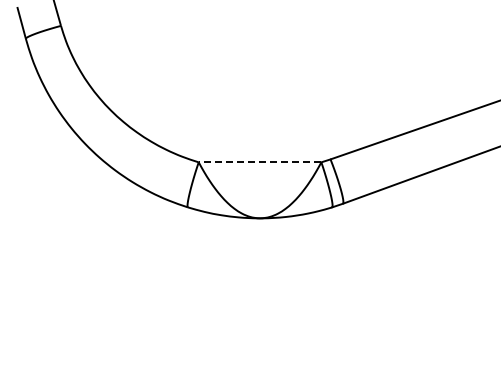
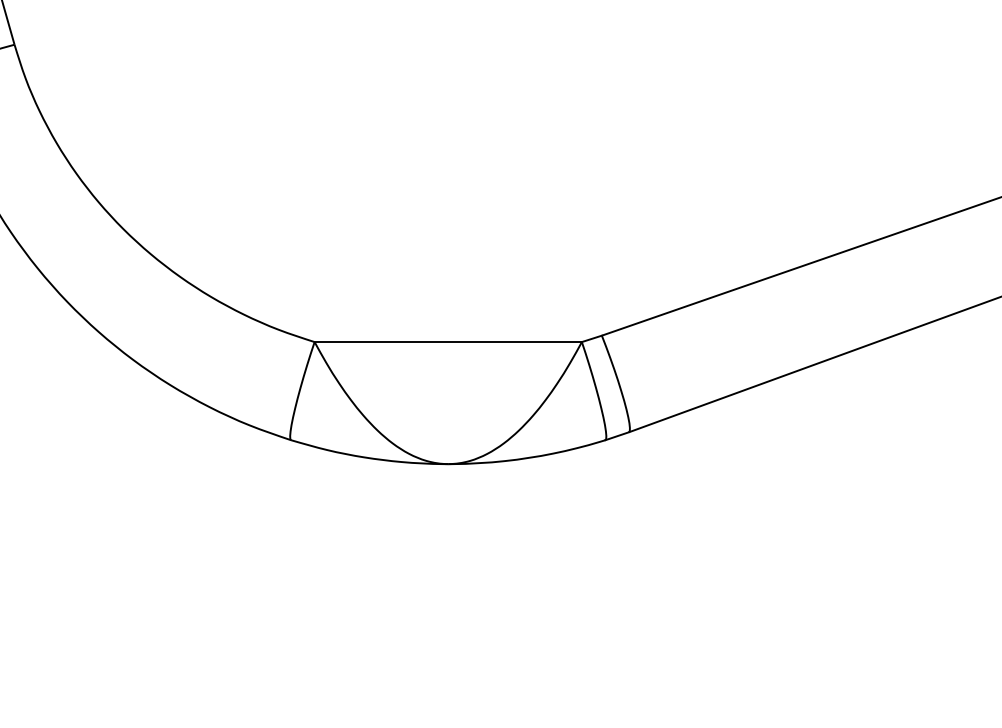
line: (259, 162) -> (447, 342), dashed -> solid

